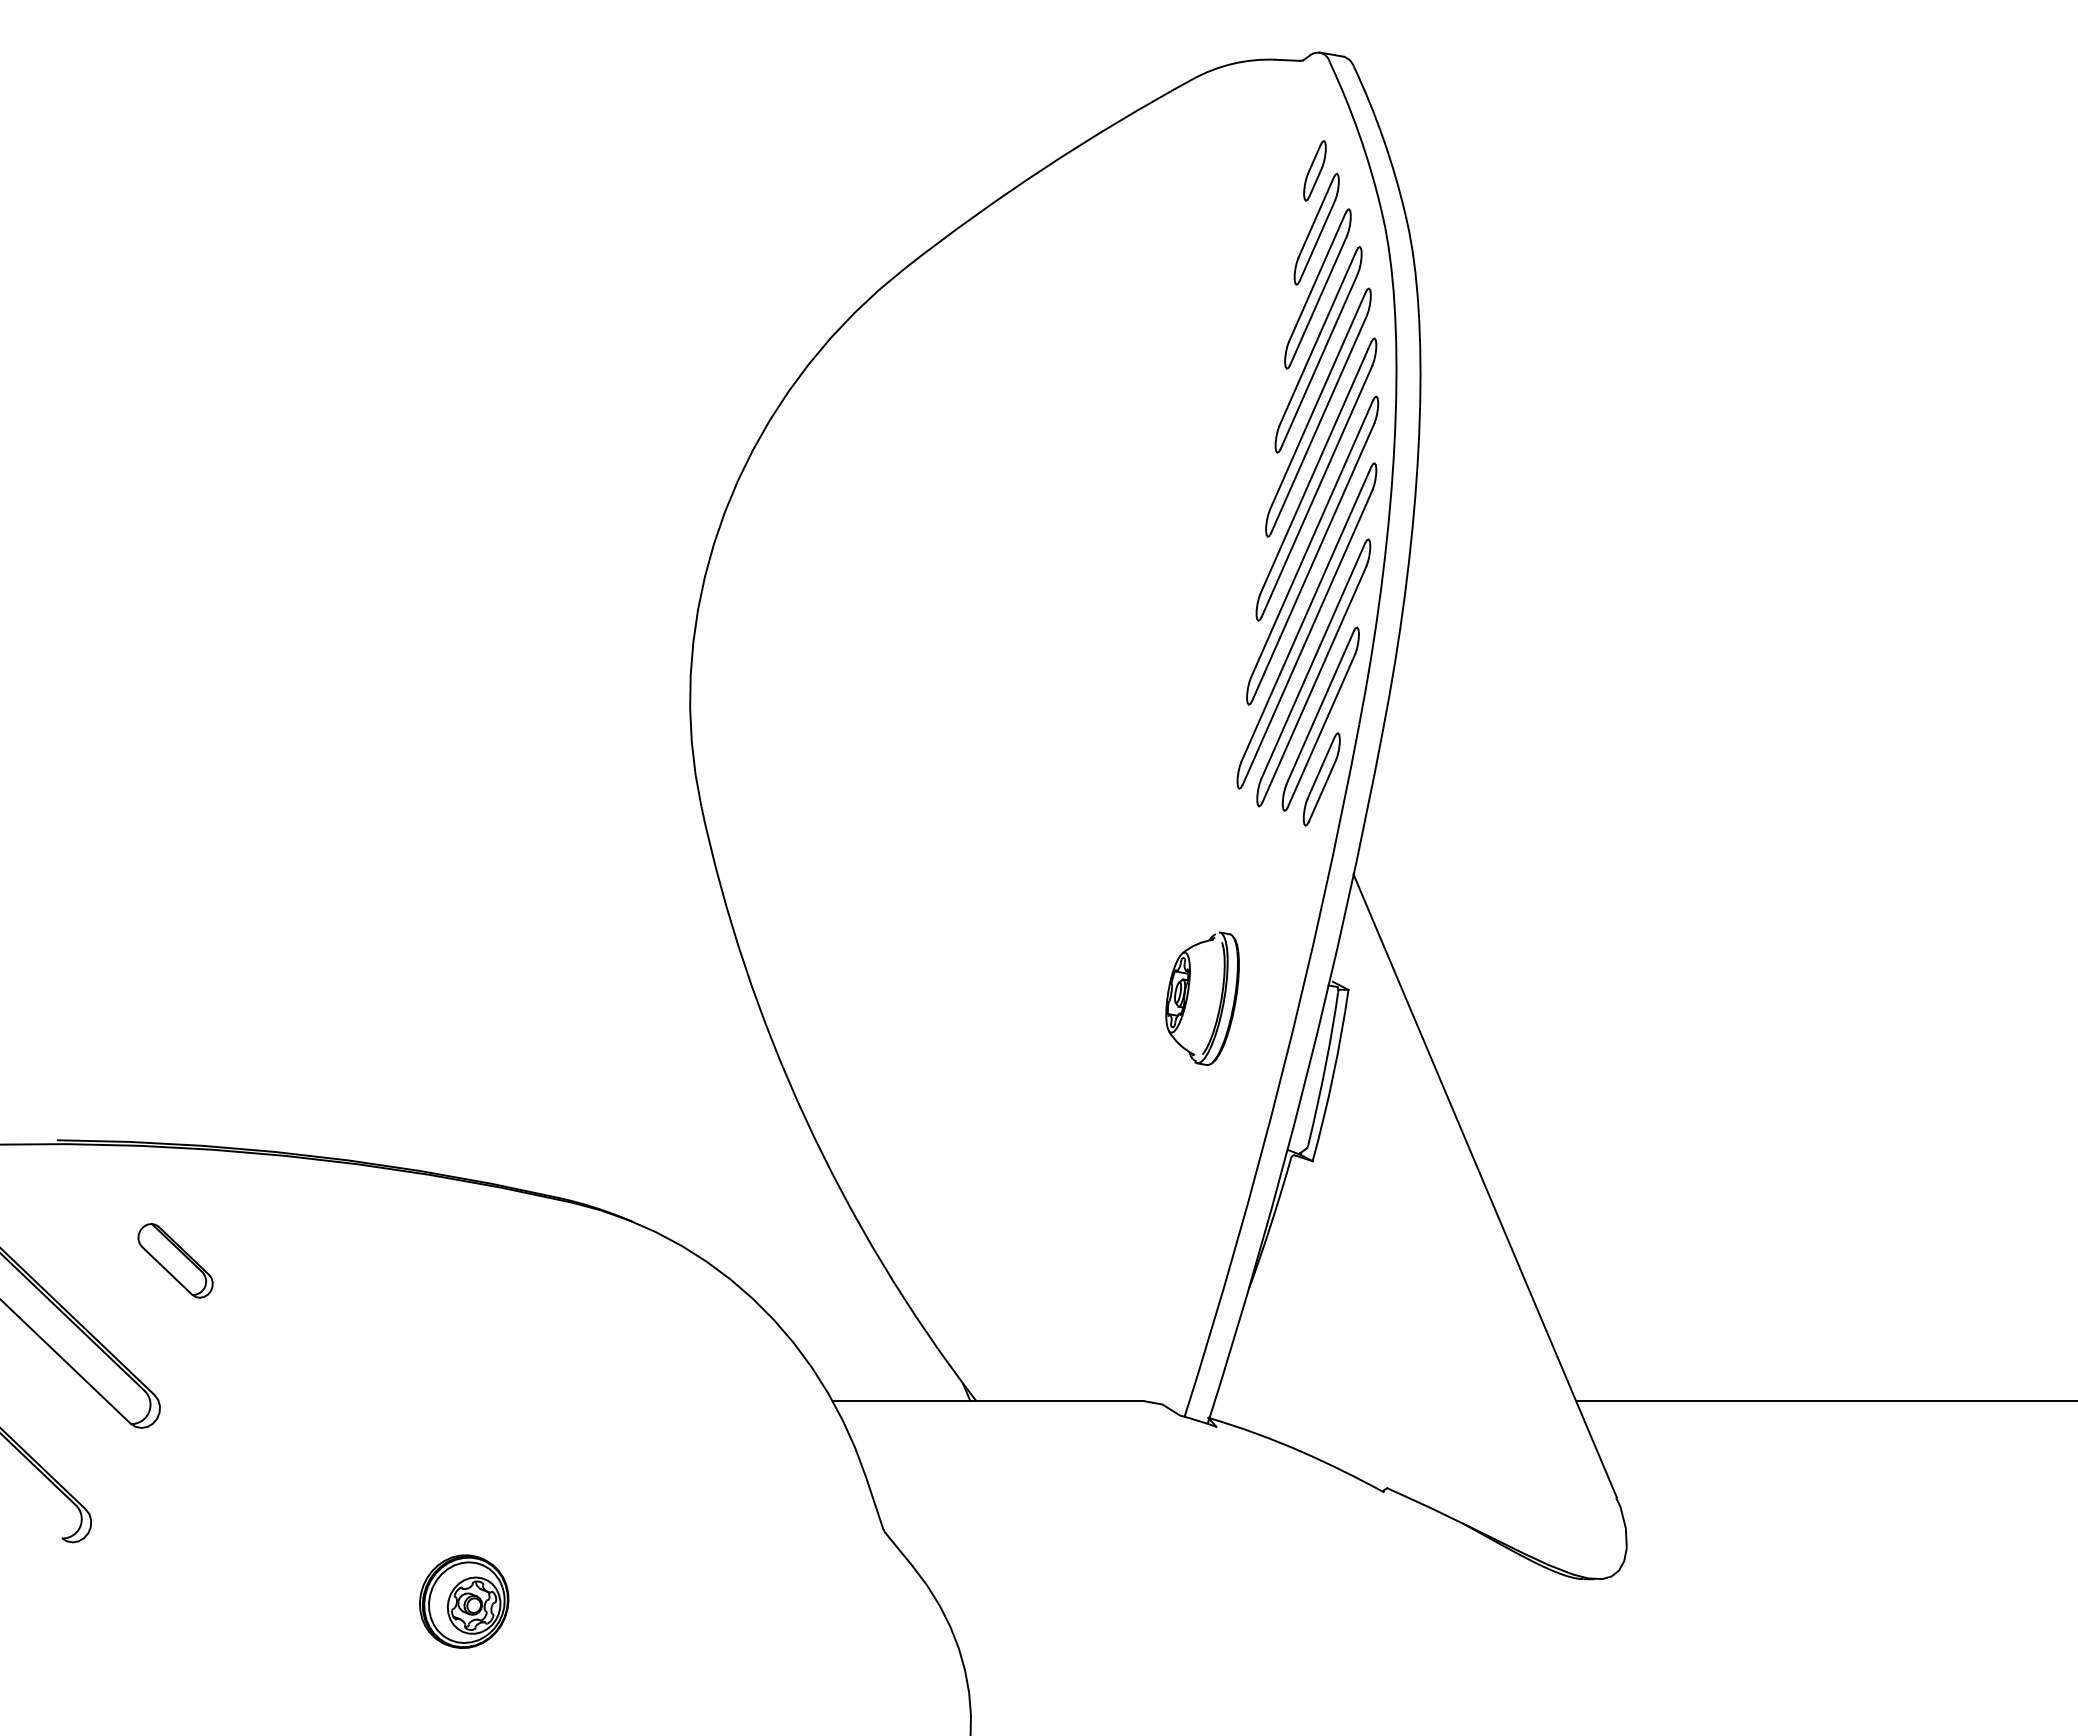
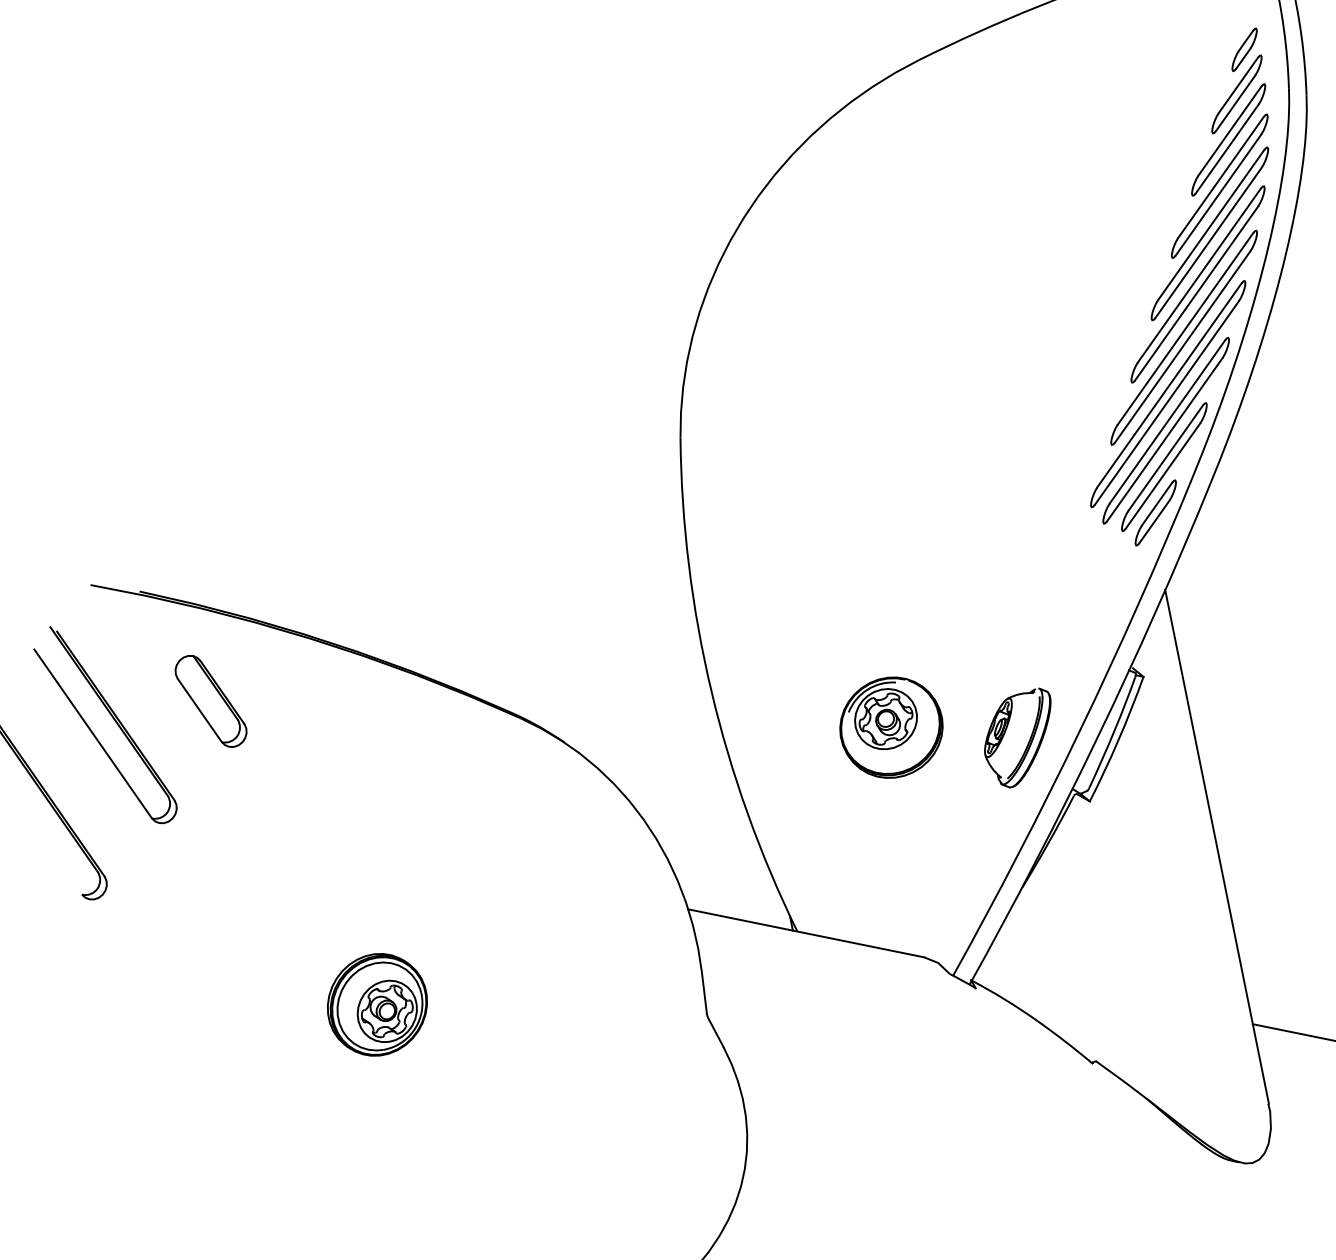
part: (1188, 996) -> (1005, 732), moved
part: (1042, 1118) -> (891, 727), added
part: (175, 1260) -> (211, 701), size x1.43
part: (464, 1601) -> (377, 1004), size x1.43

